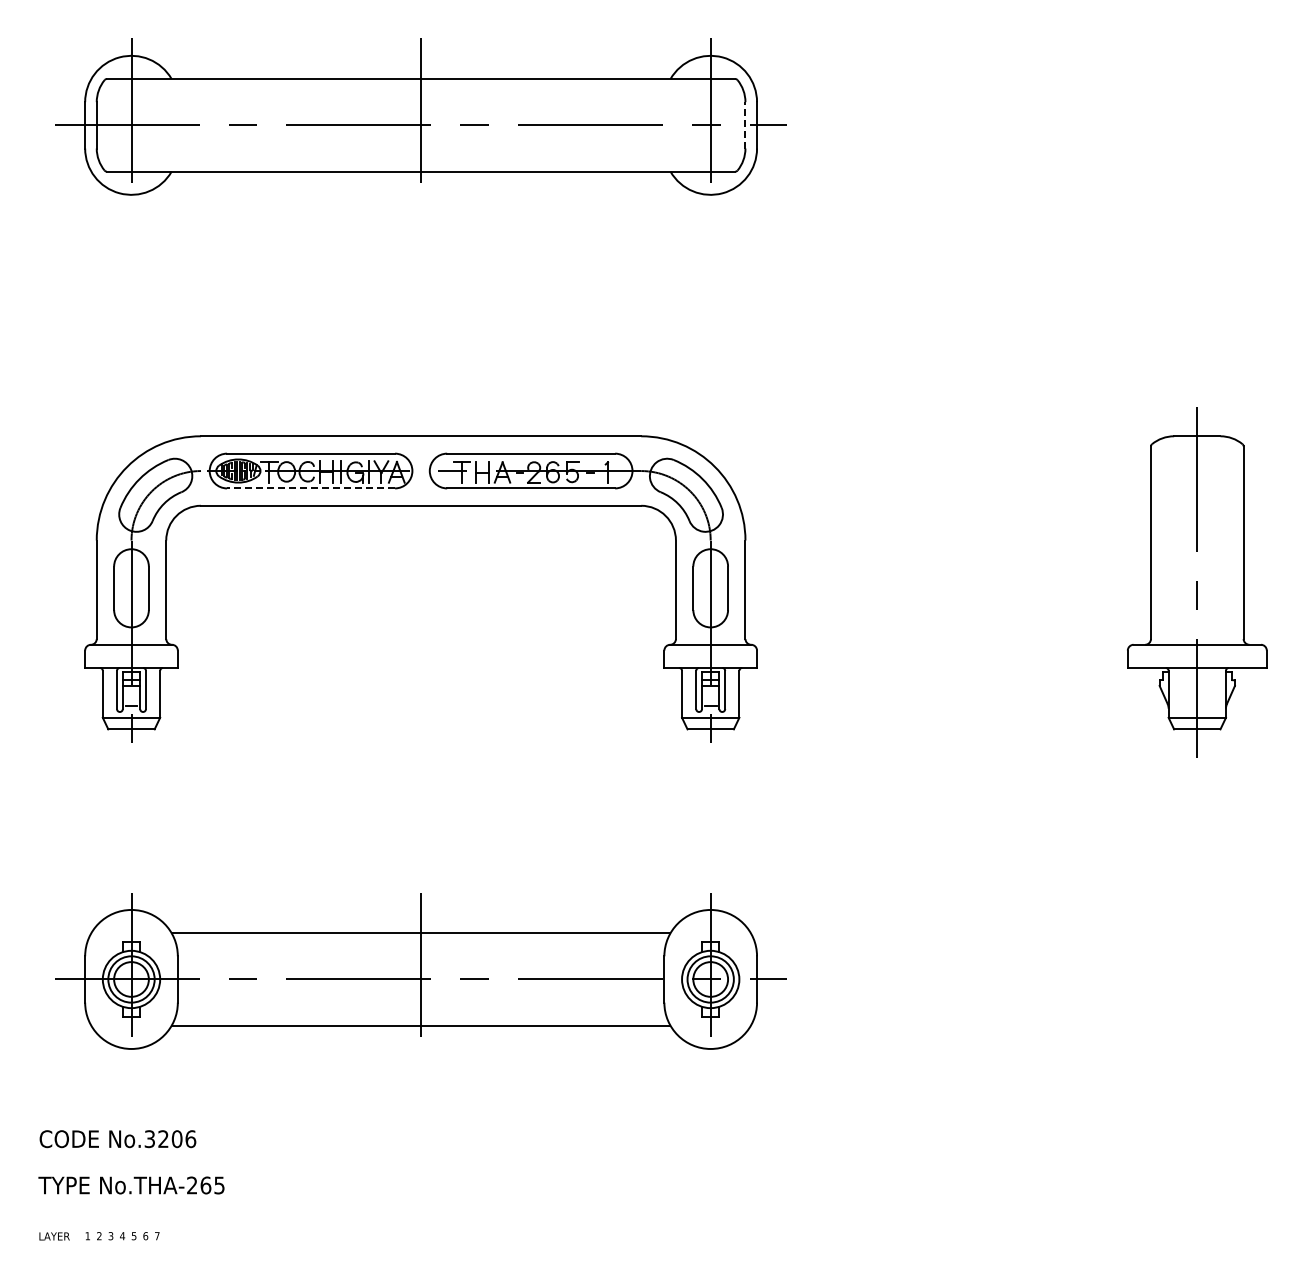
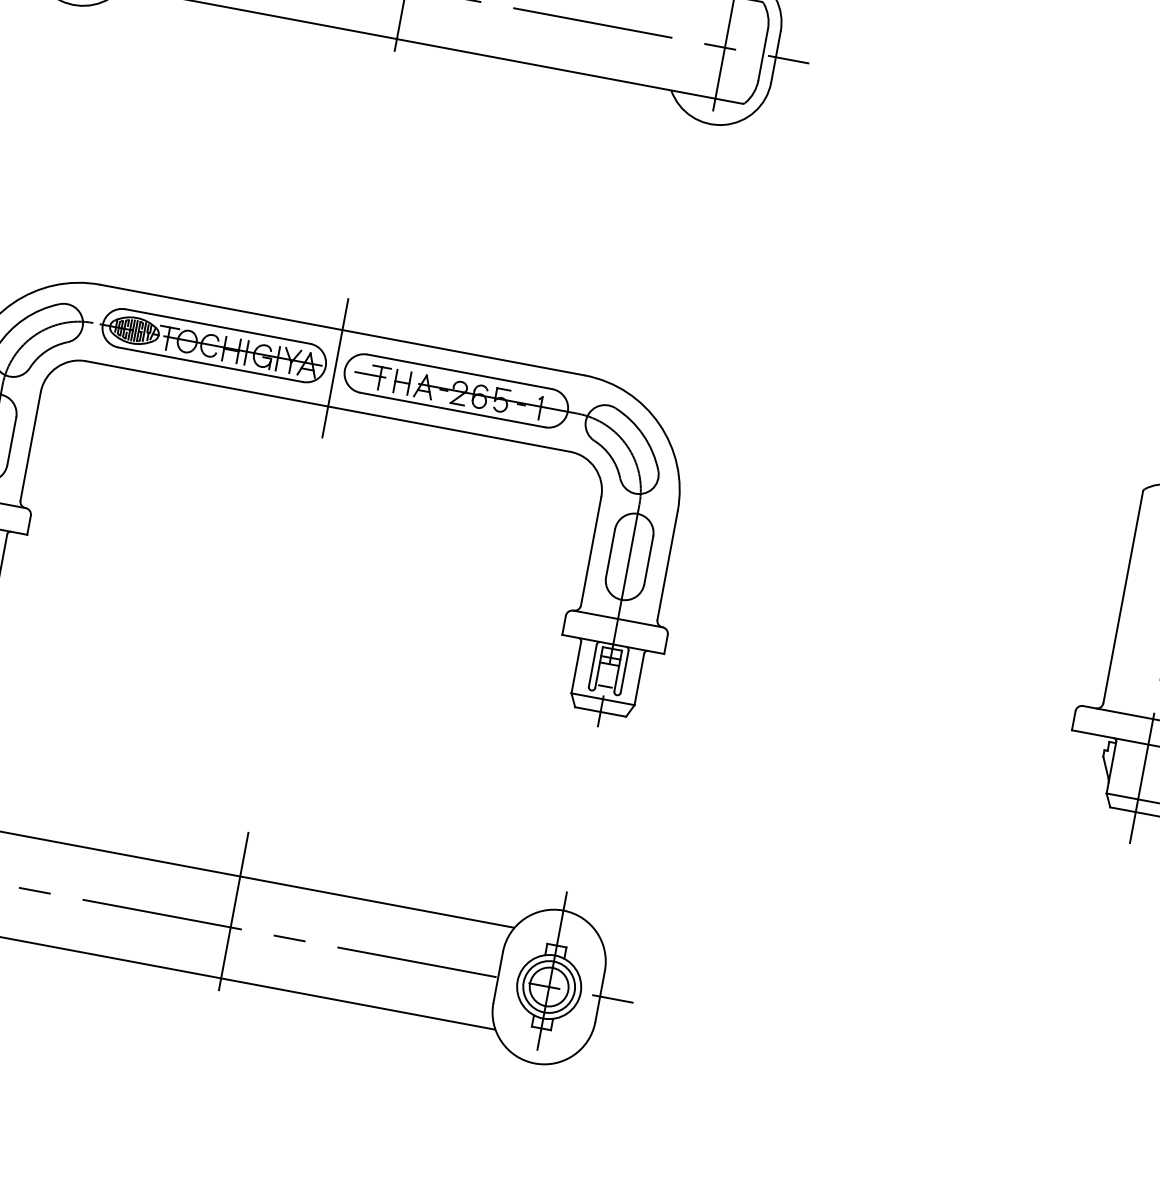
line: (745, 124) -> (763, 53), dashed -> solid
line: (421, 470) -> (335, 367), added
line: (311, 488) -> (211, 364), dashed -> solid

